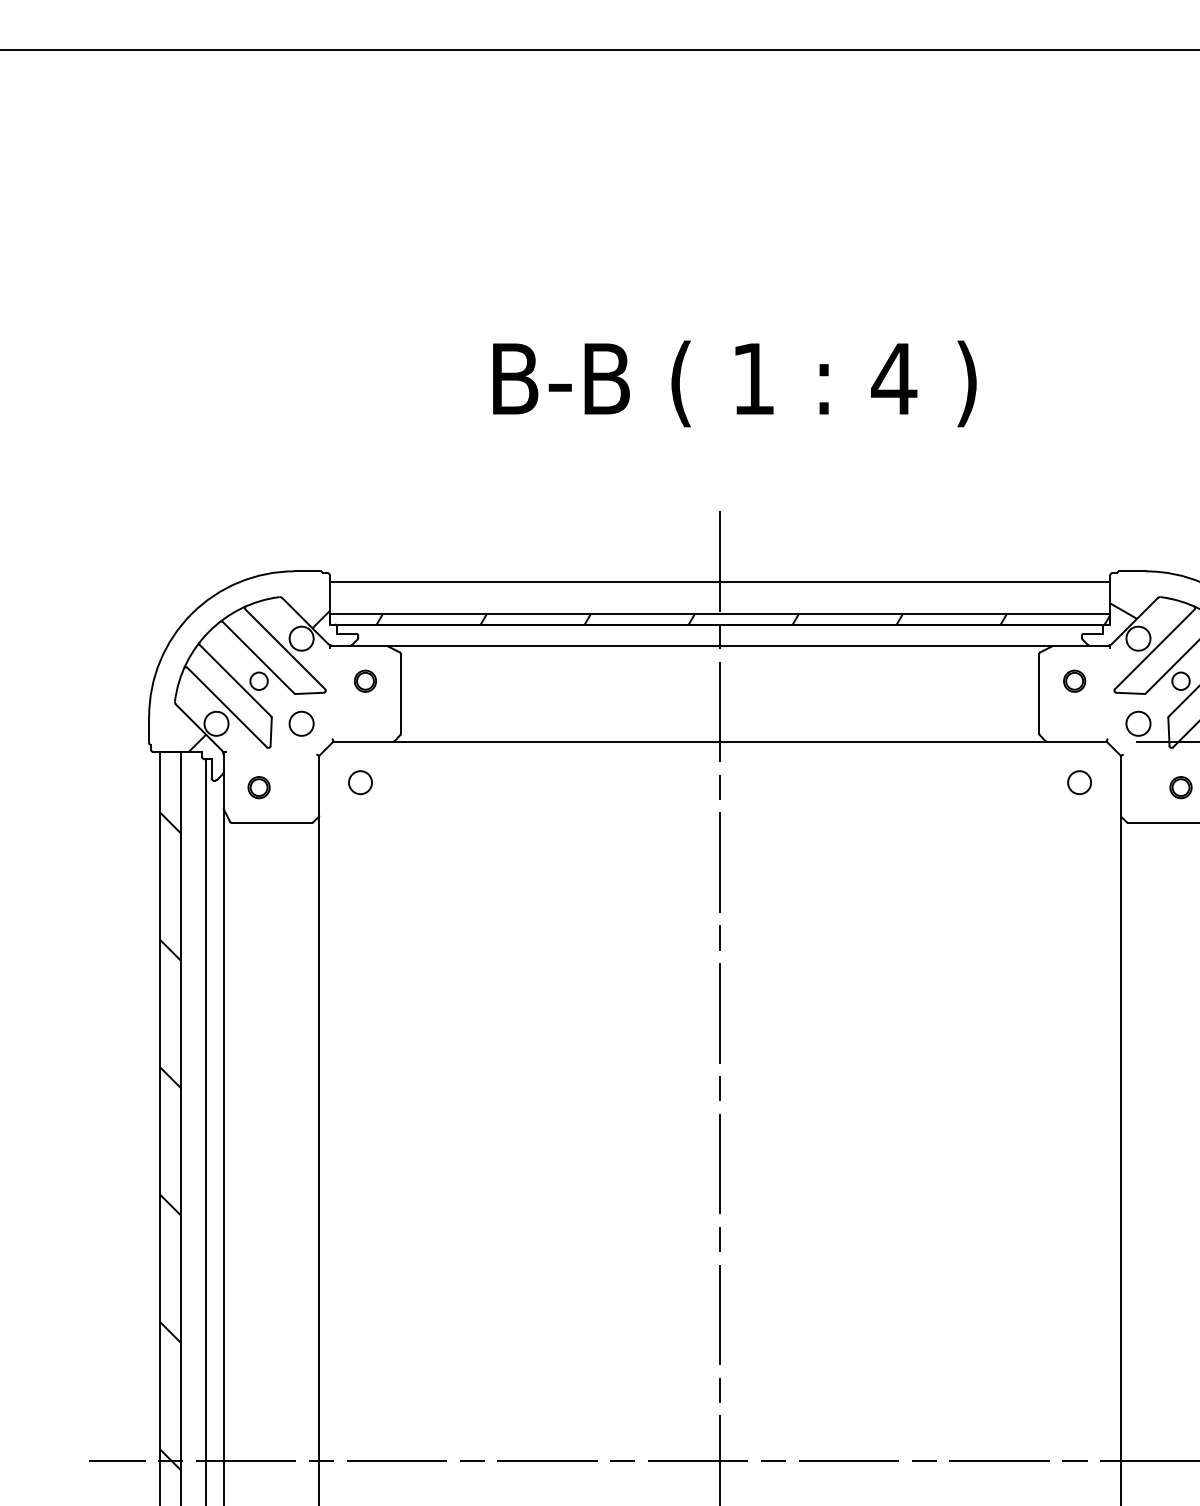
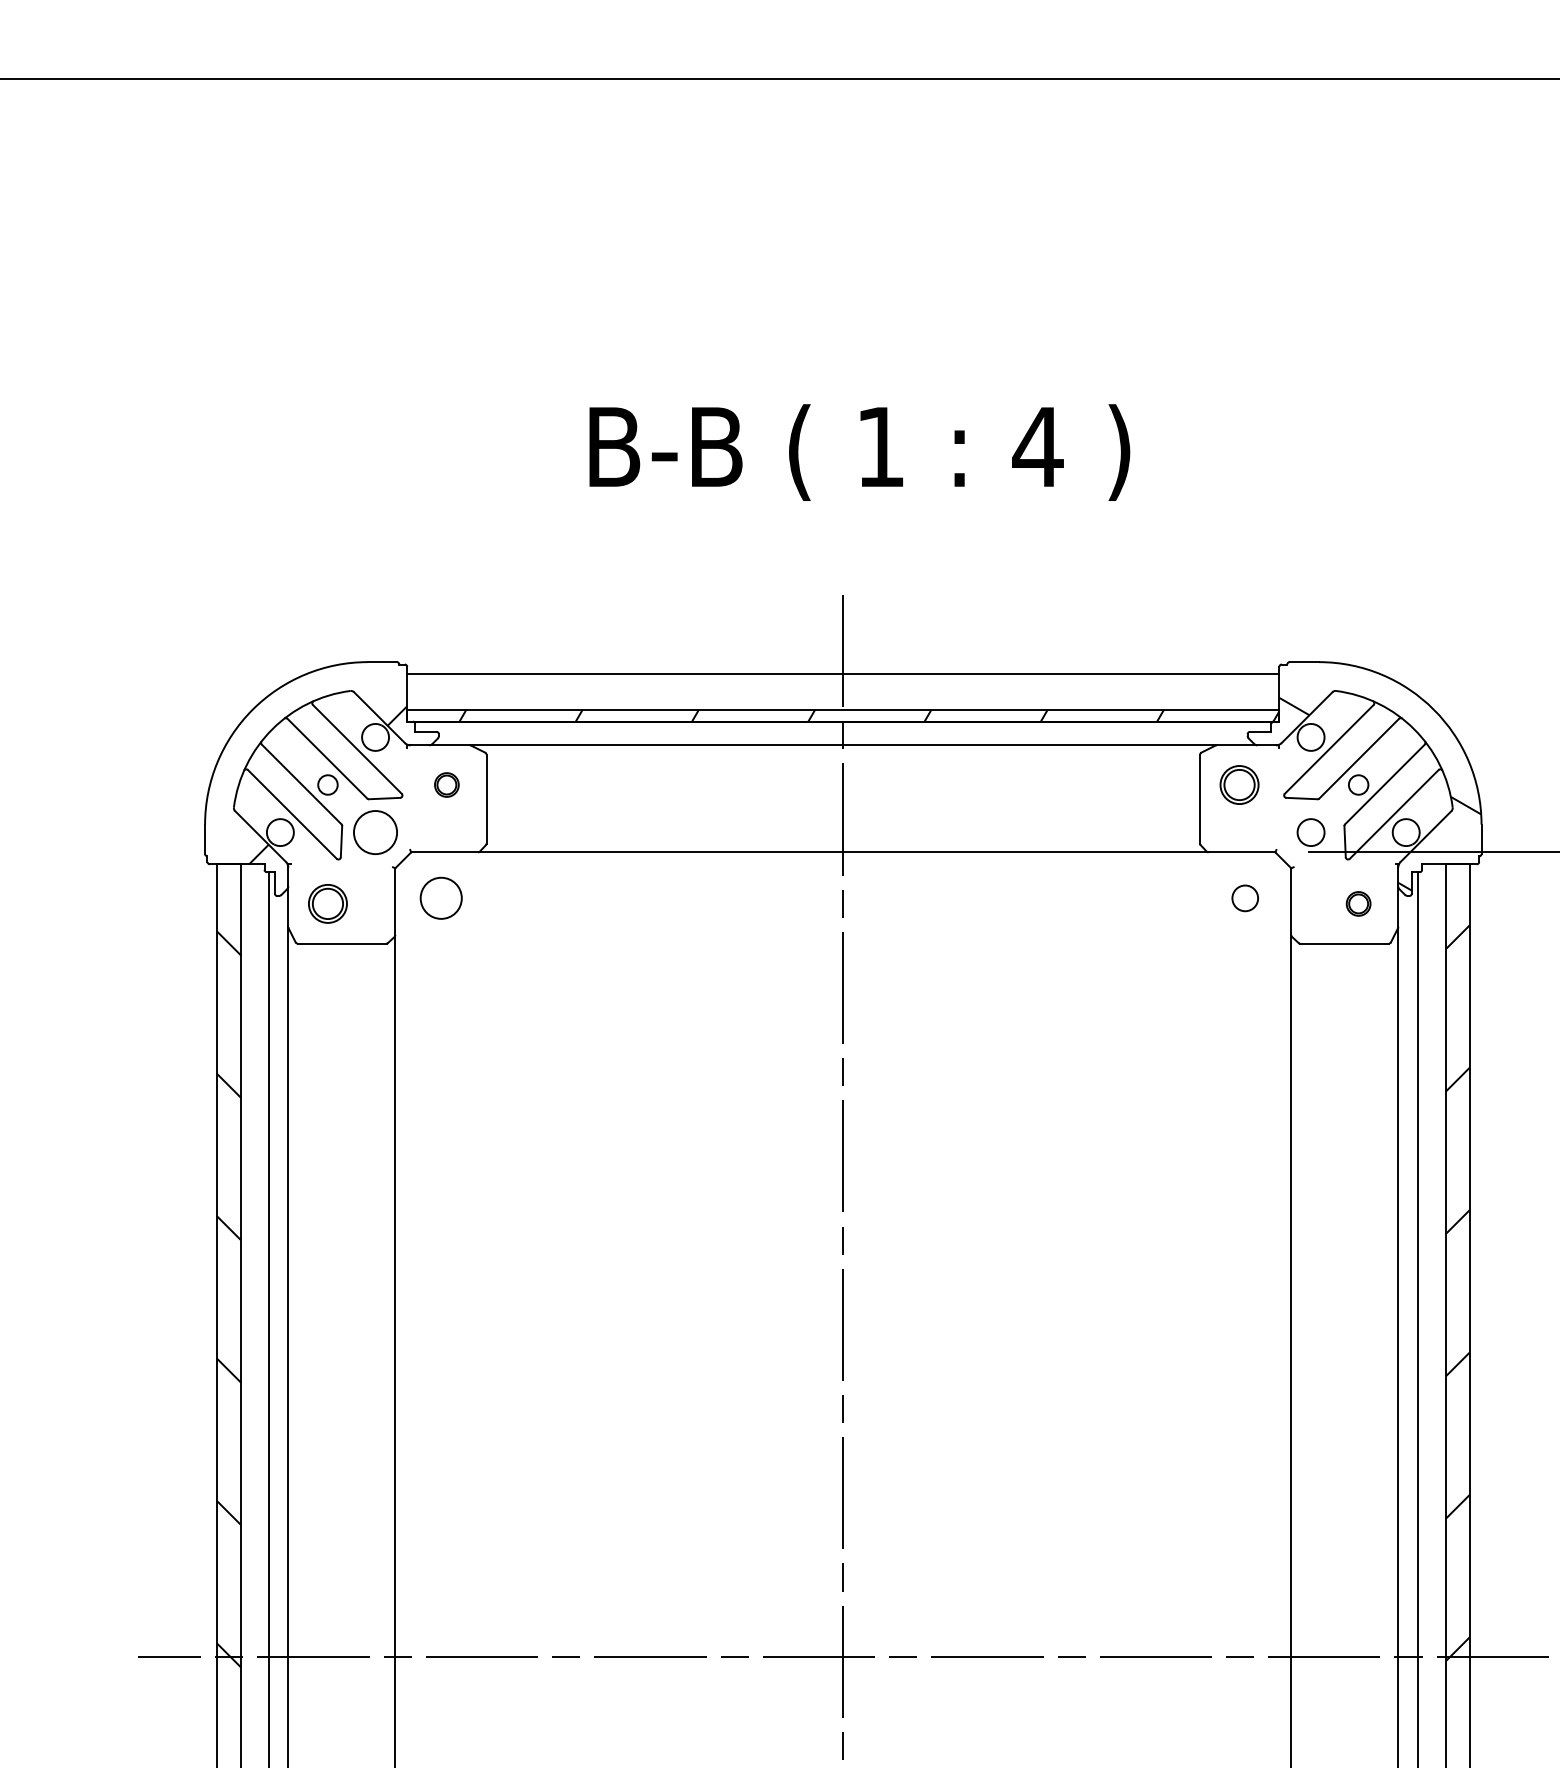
part: (1074, 680) -> (1239, 784), size x1.6
circle: (301, 723) -> (375, 832), size x1.6
circle: (360, 782) -> (441, 898), size x1.6
part: (258, 787) -> (327, 903), size x1.6

